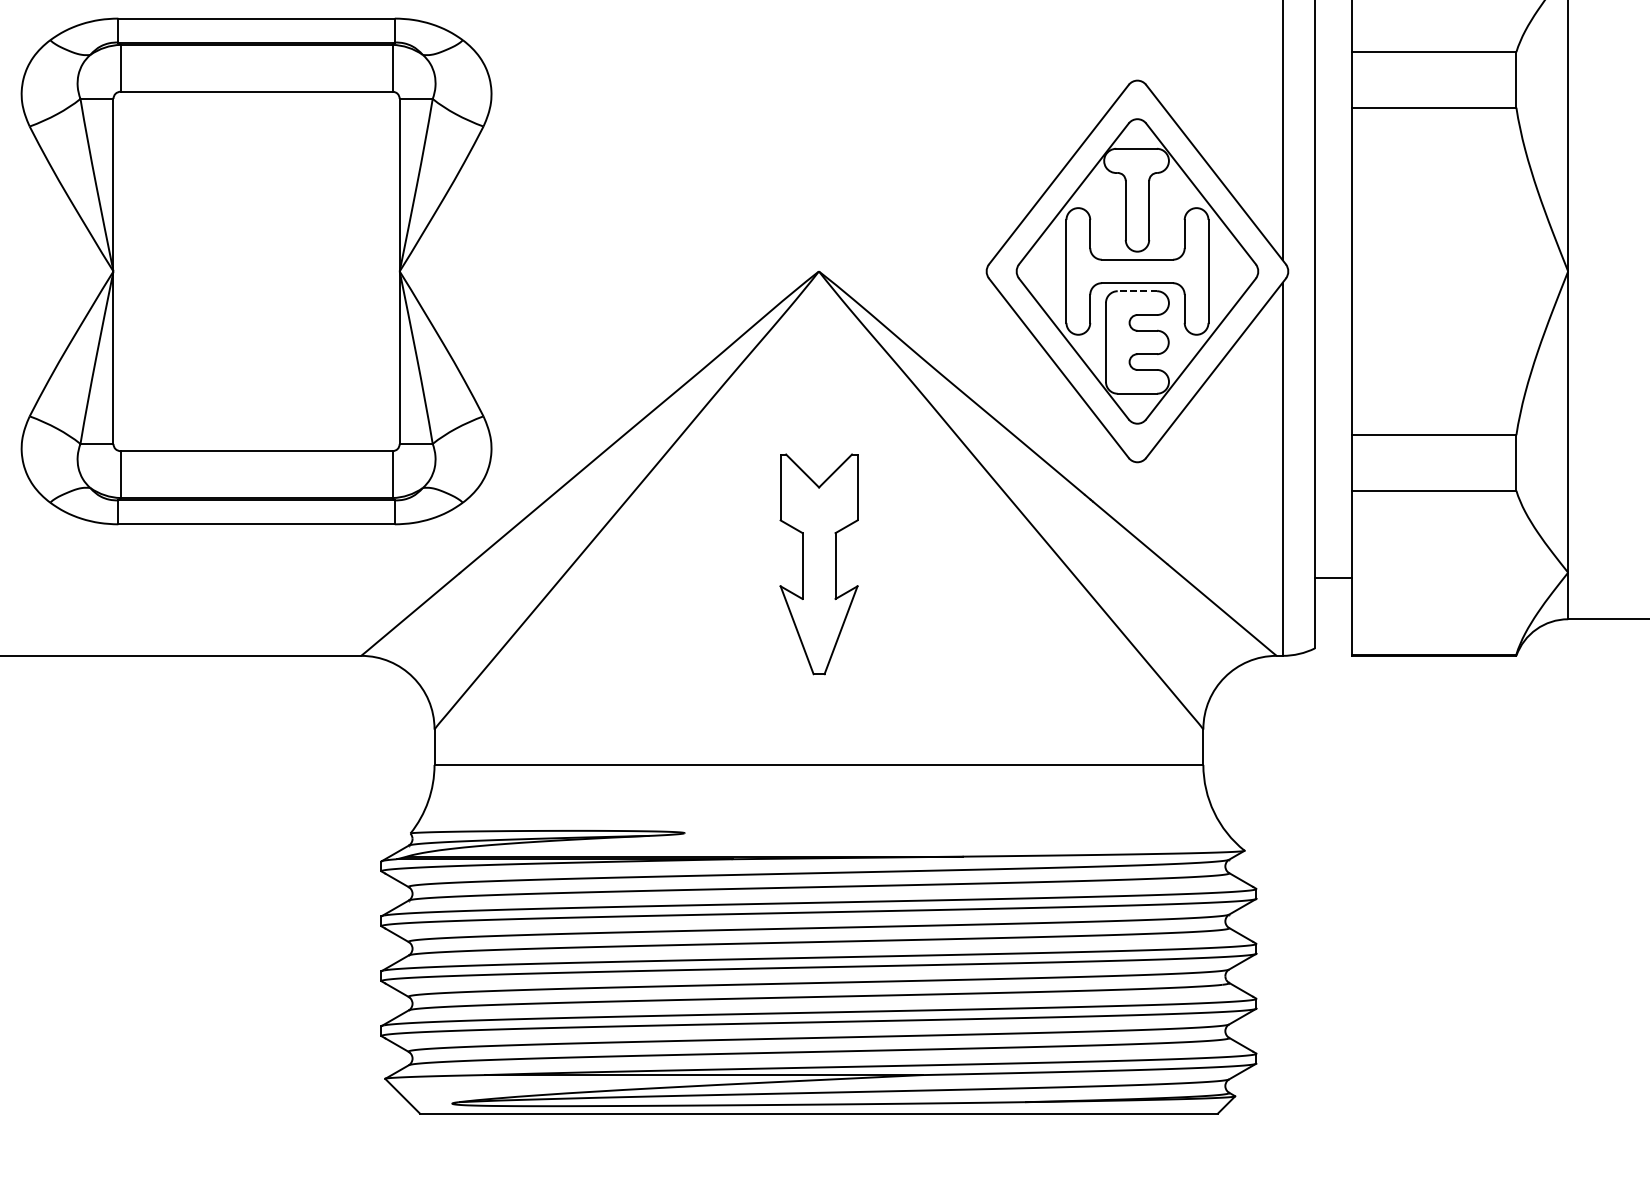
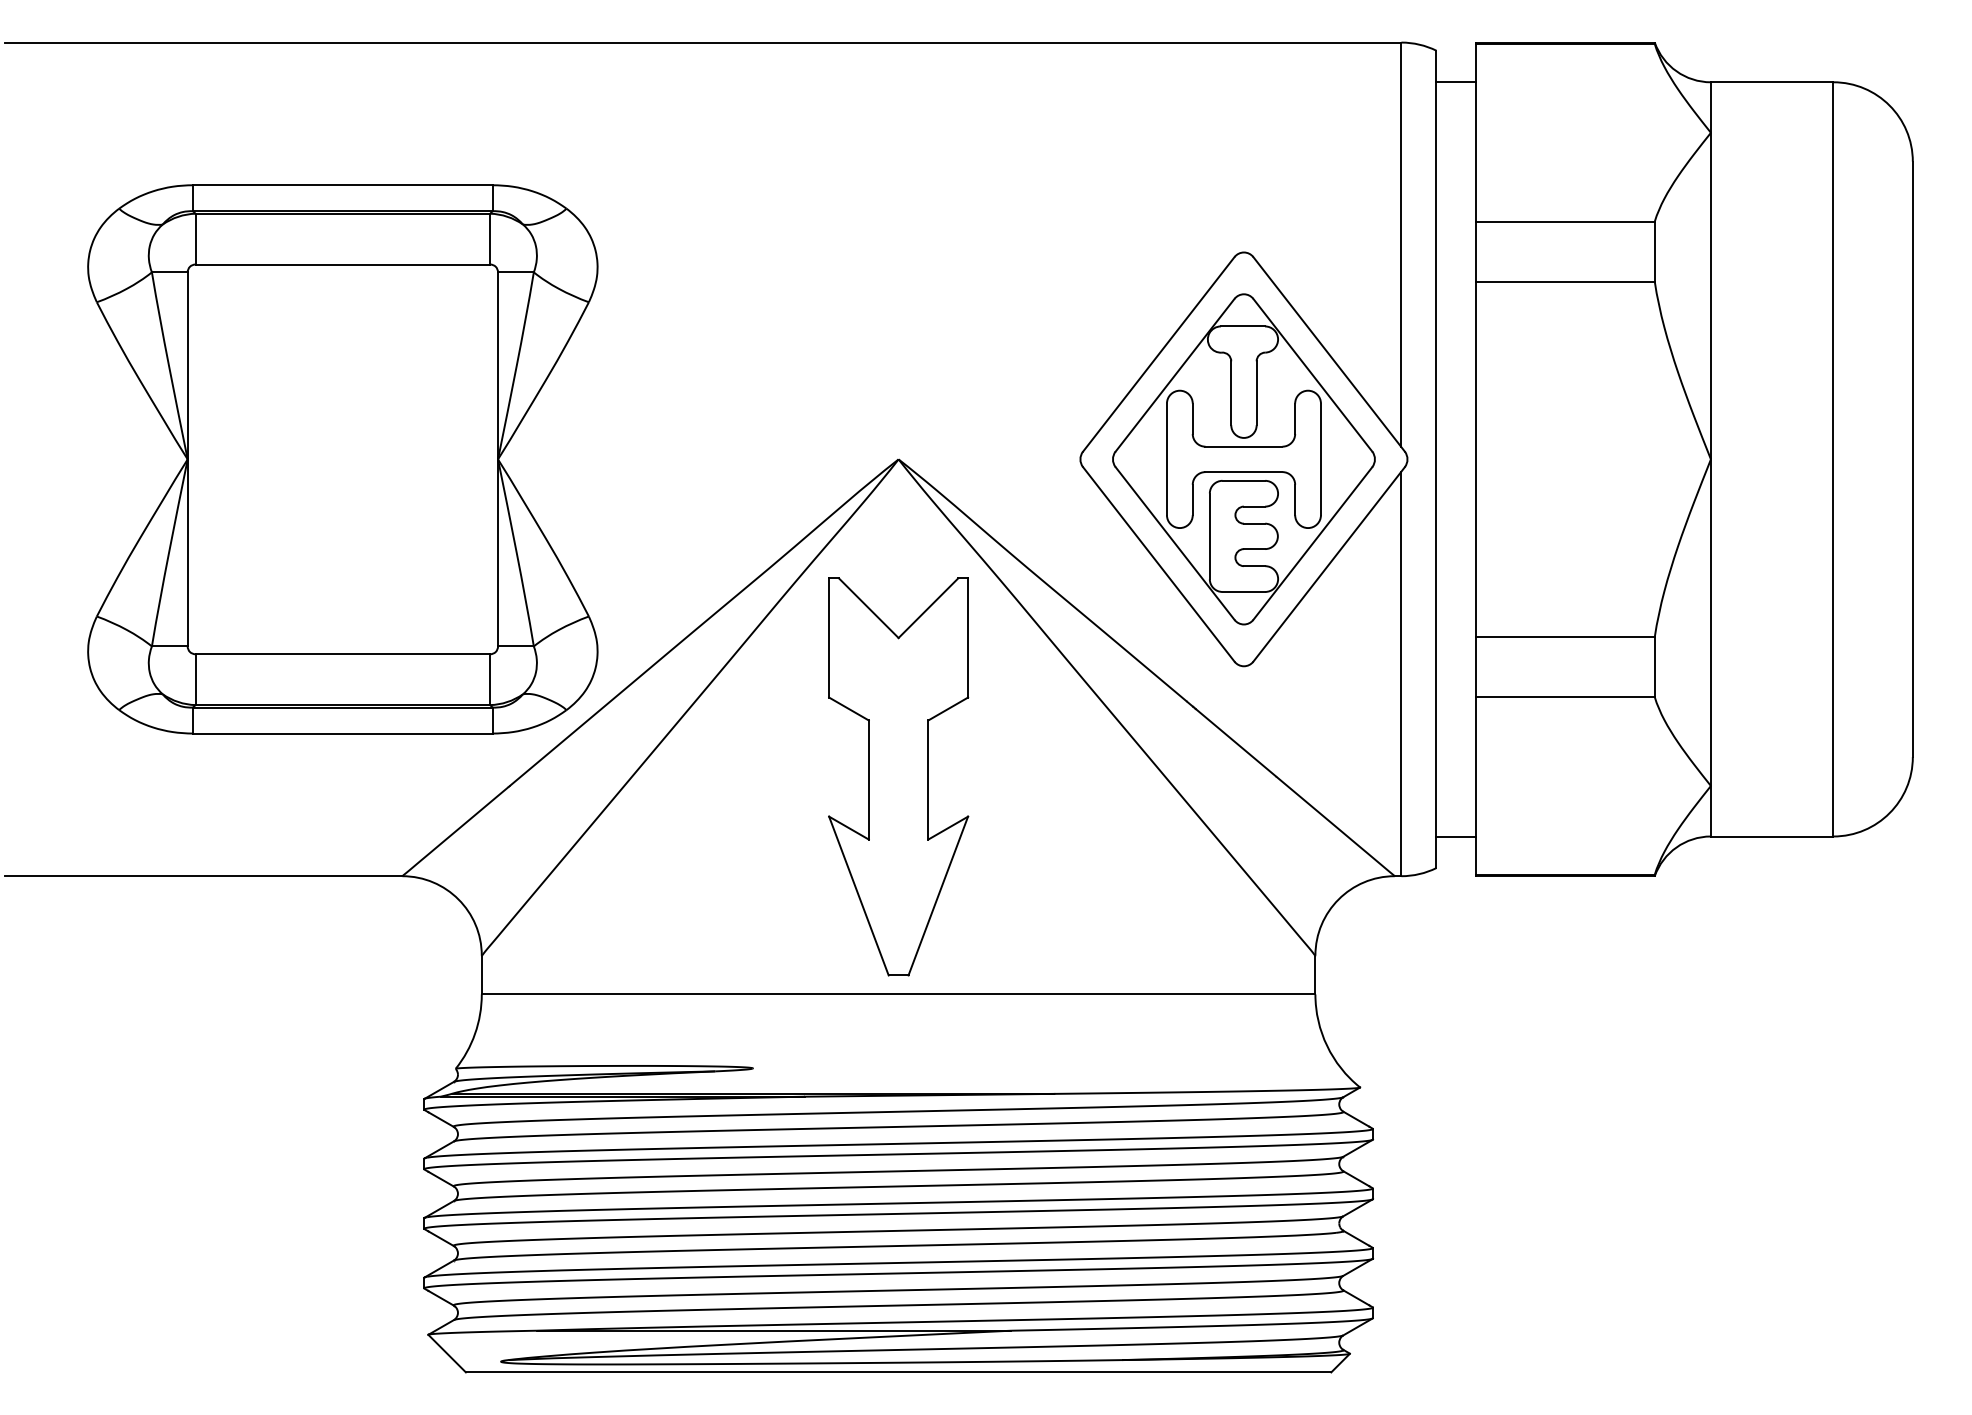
part: (256, 271) -> (342, 459), moved
line: (1137, 290) -> (1243, 480), dashed -> solid
part: (818, 563) -> (898, 776), size x1.67
line: (1333, 577) -> (1456, 836), moved

